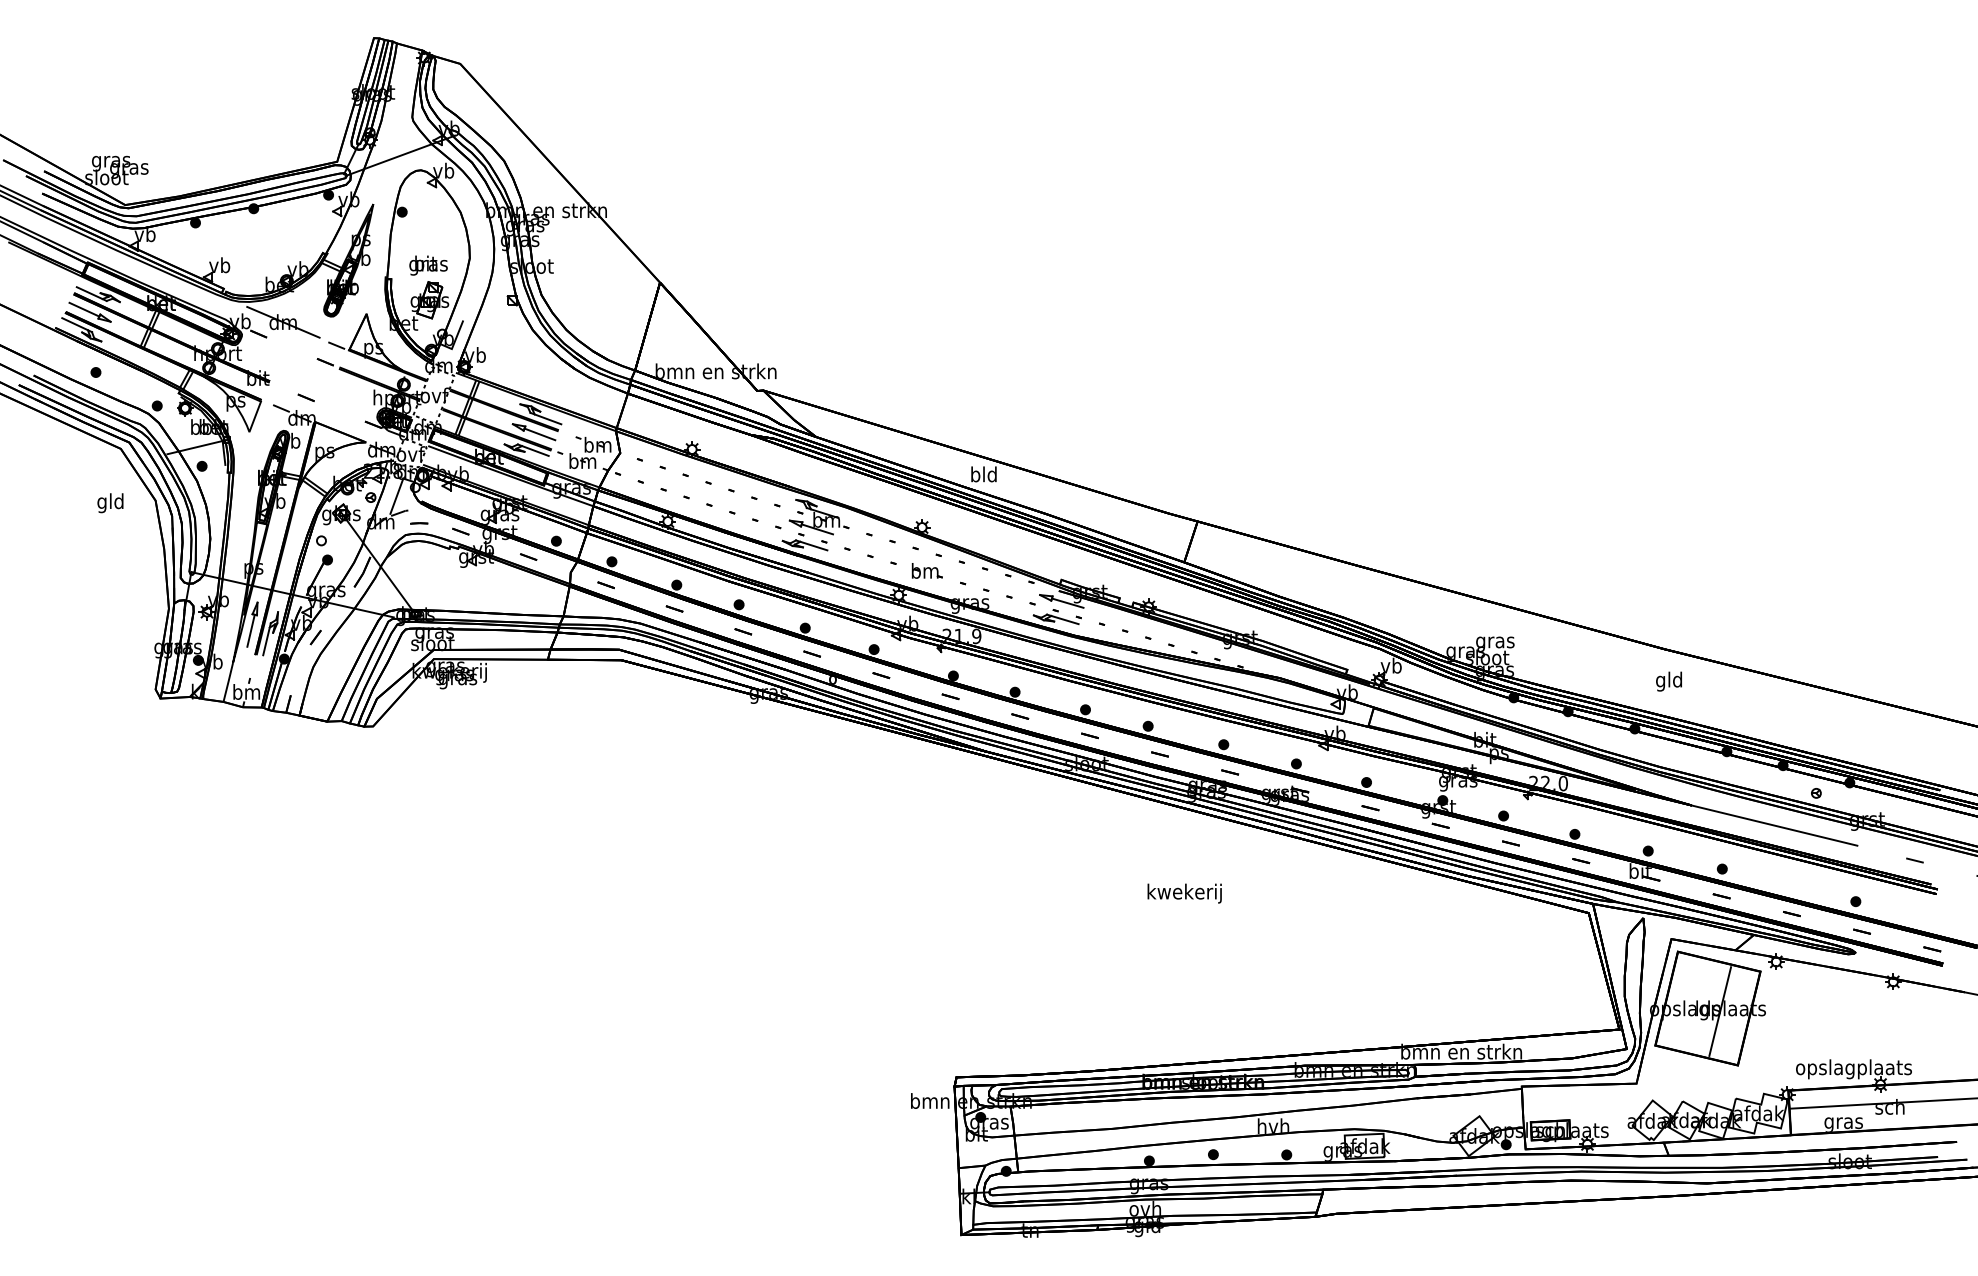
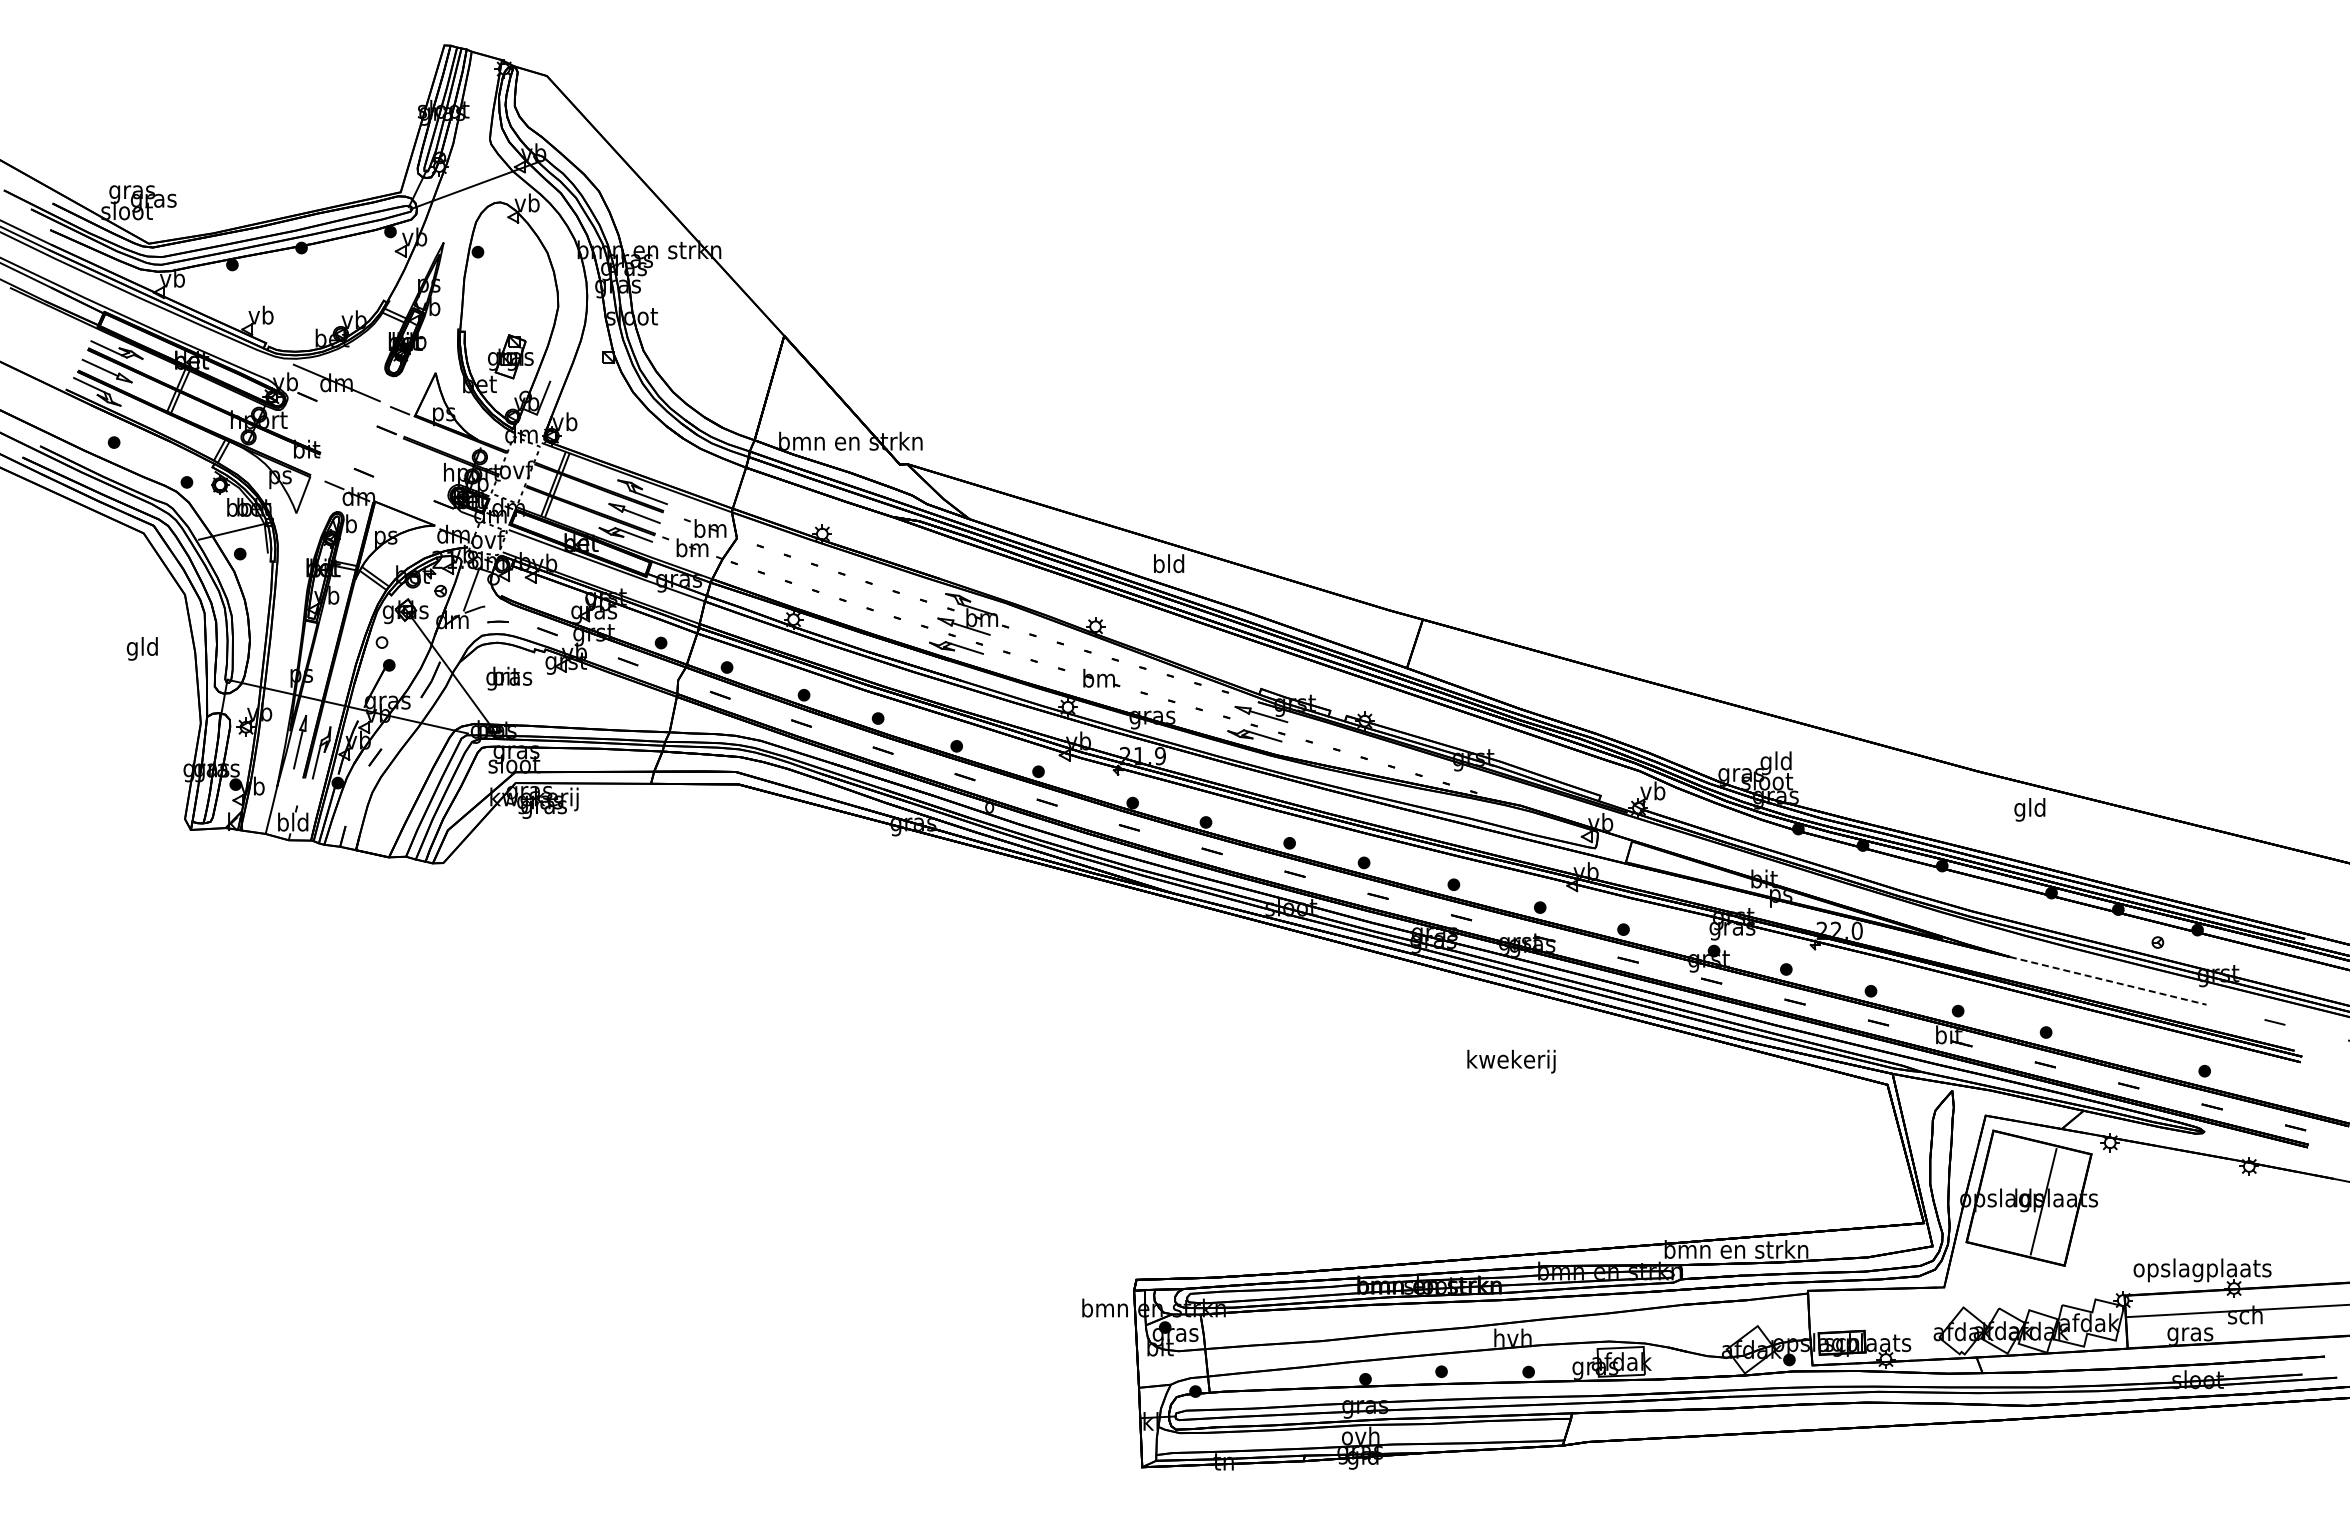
text: (428, 265) -> (509, 678), moved
text: (109, 502) -> (141, 648), moved
text: (1495, 642) -> (1776, 763), gras -> gld
text: (1668, 681) -> (2029, 809), moved
text: (246, 691) -> (293, 821), bm -> bld
line: (1774, 825) -> (2108, 980), solid -> dashed
text: (1184, 893) -> (1511, 1061), moved

